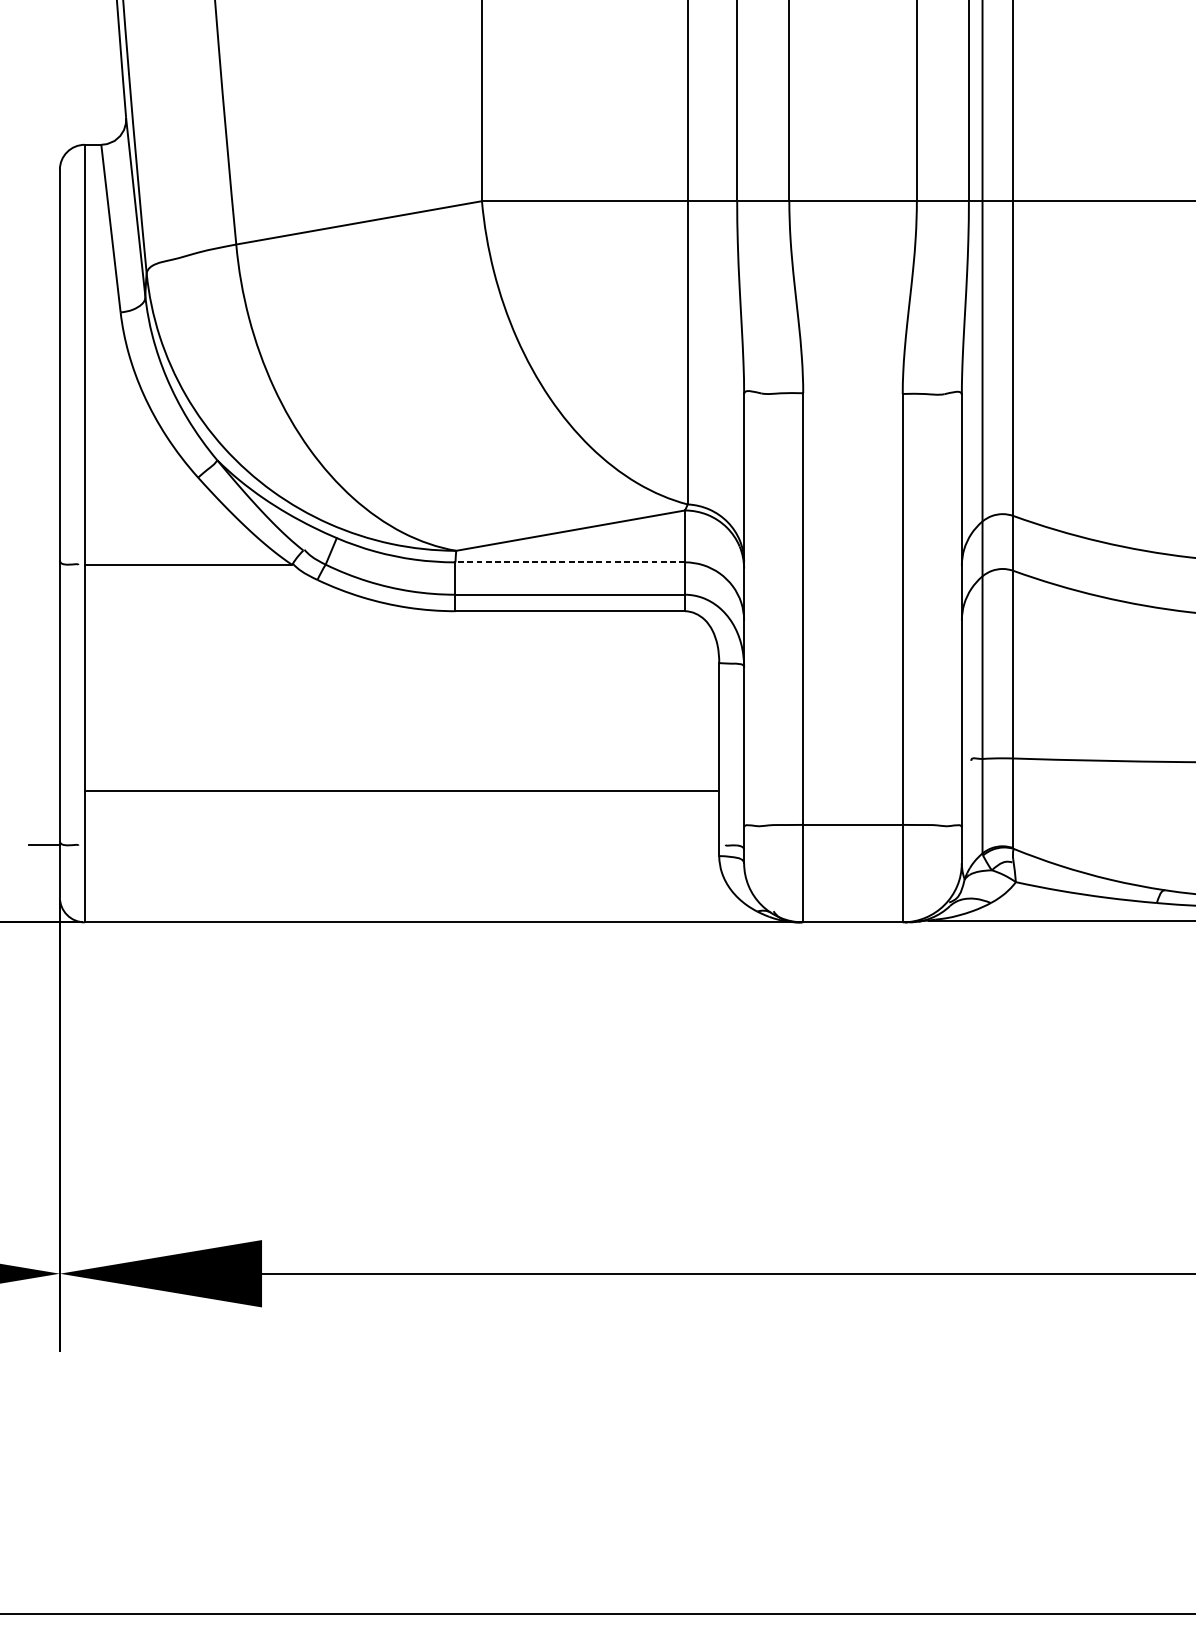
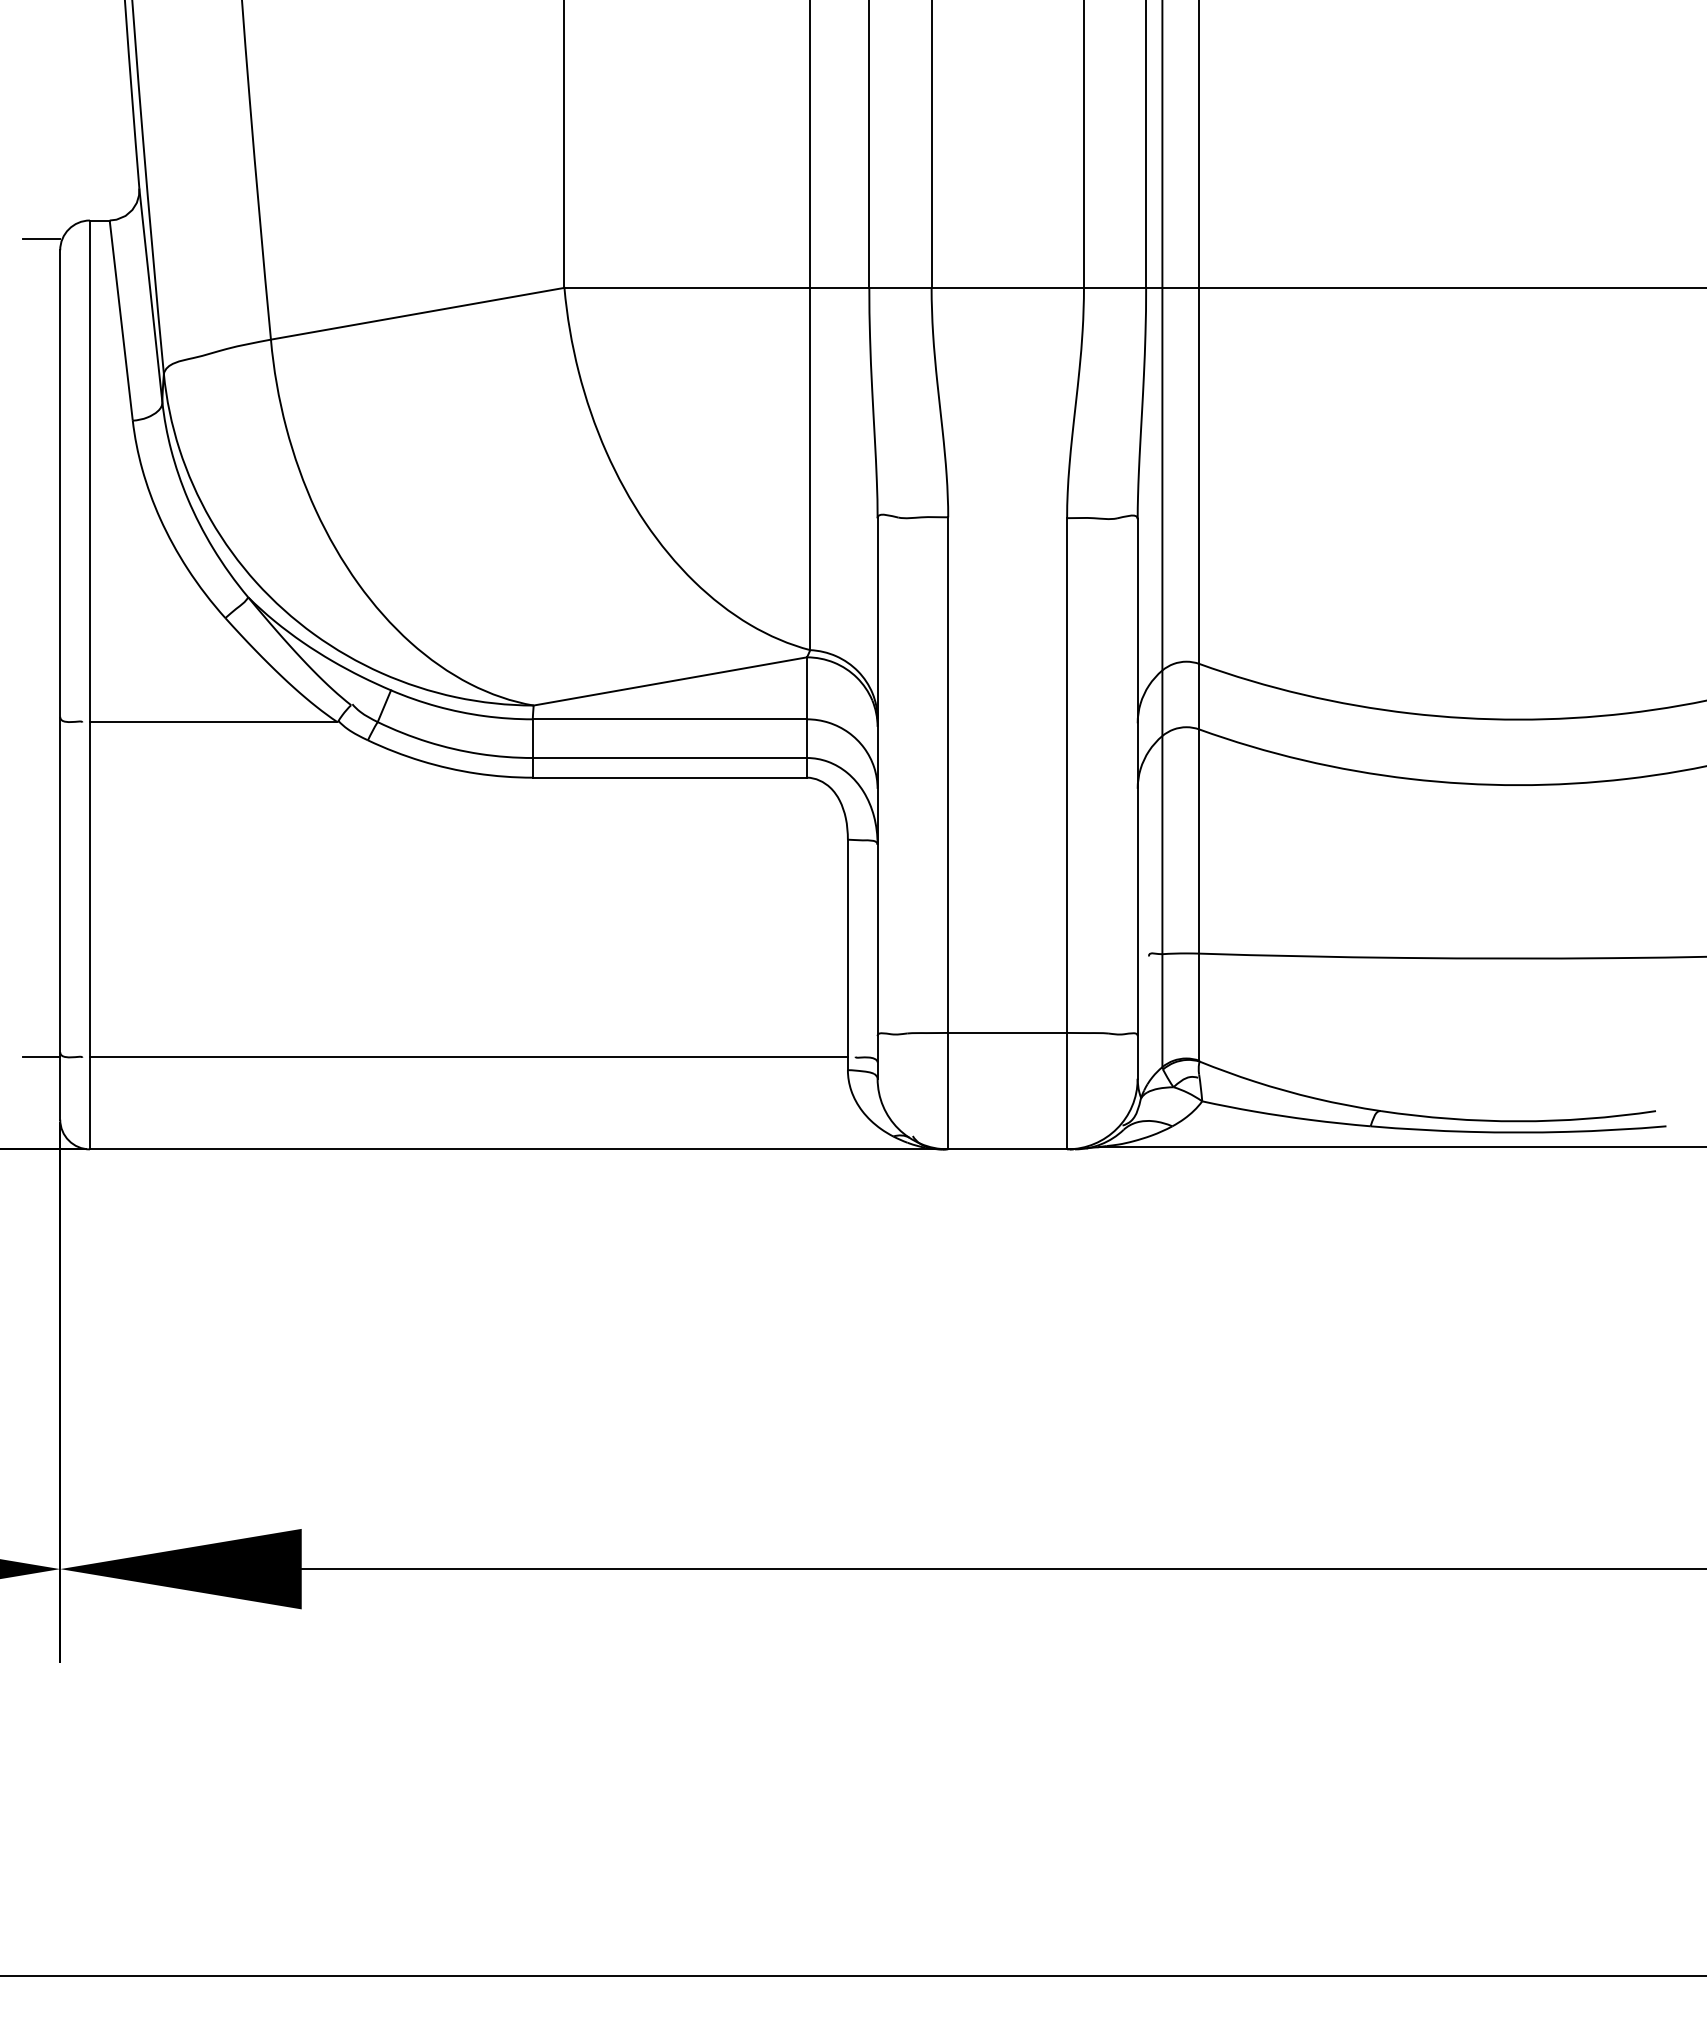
line: (44, 160) -> (41, 239), added
line: (569, 562) -> (669, 719), dashed -> solid
line: (401, 791) -> (468, 1057), moved

